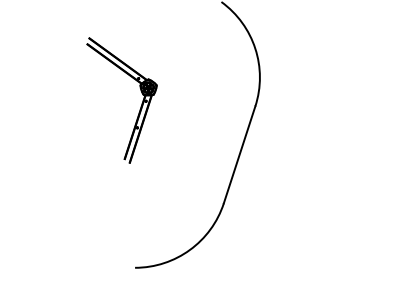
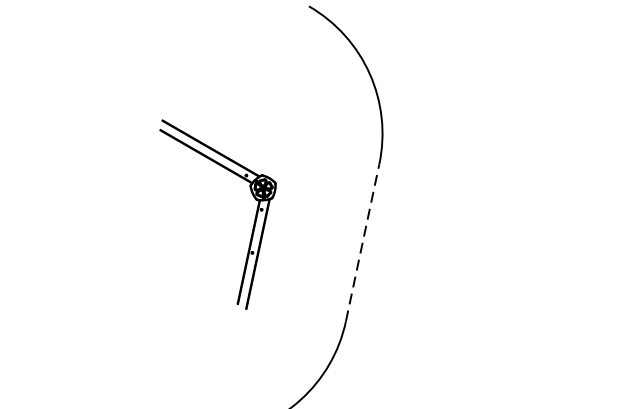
part: (140, 106) -> (253, 218), moved
line: (239, 154) -> (362, 242), solid -> dashed

